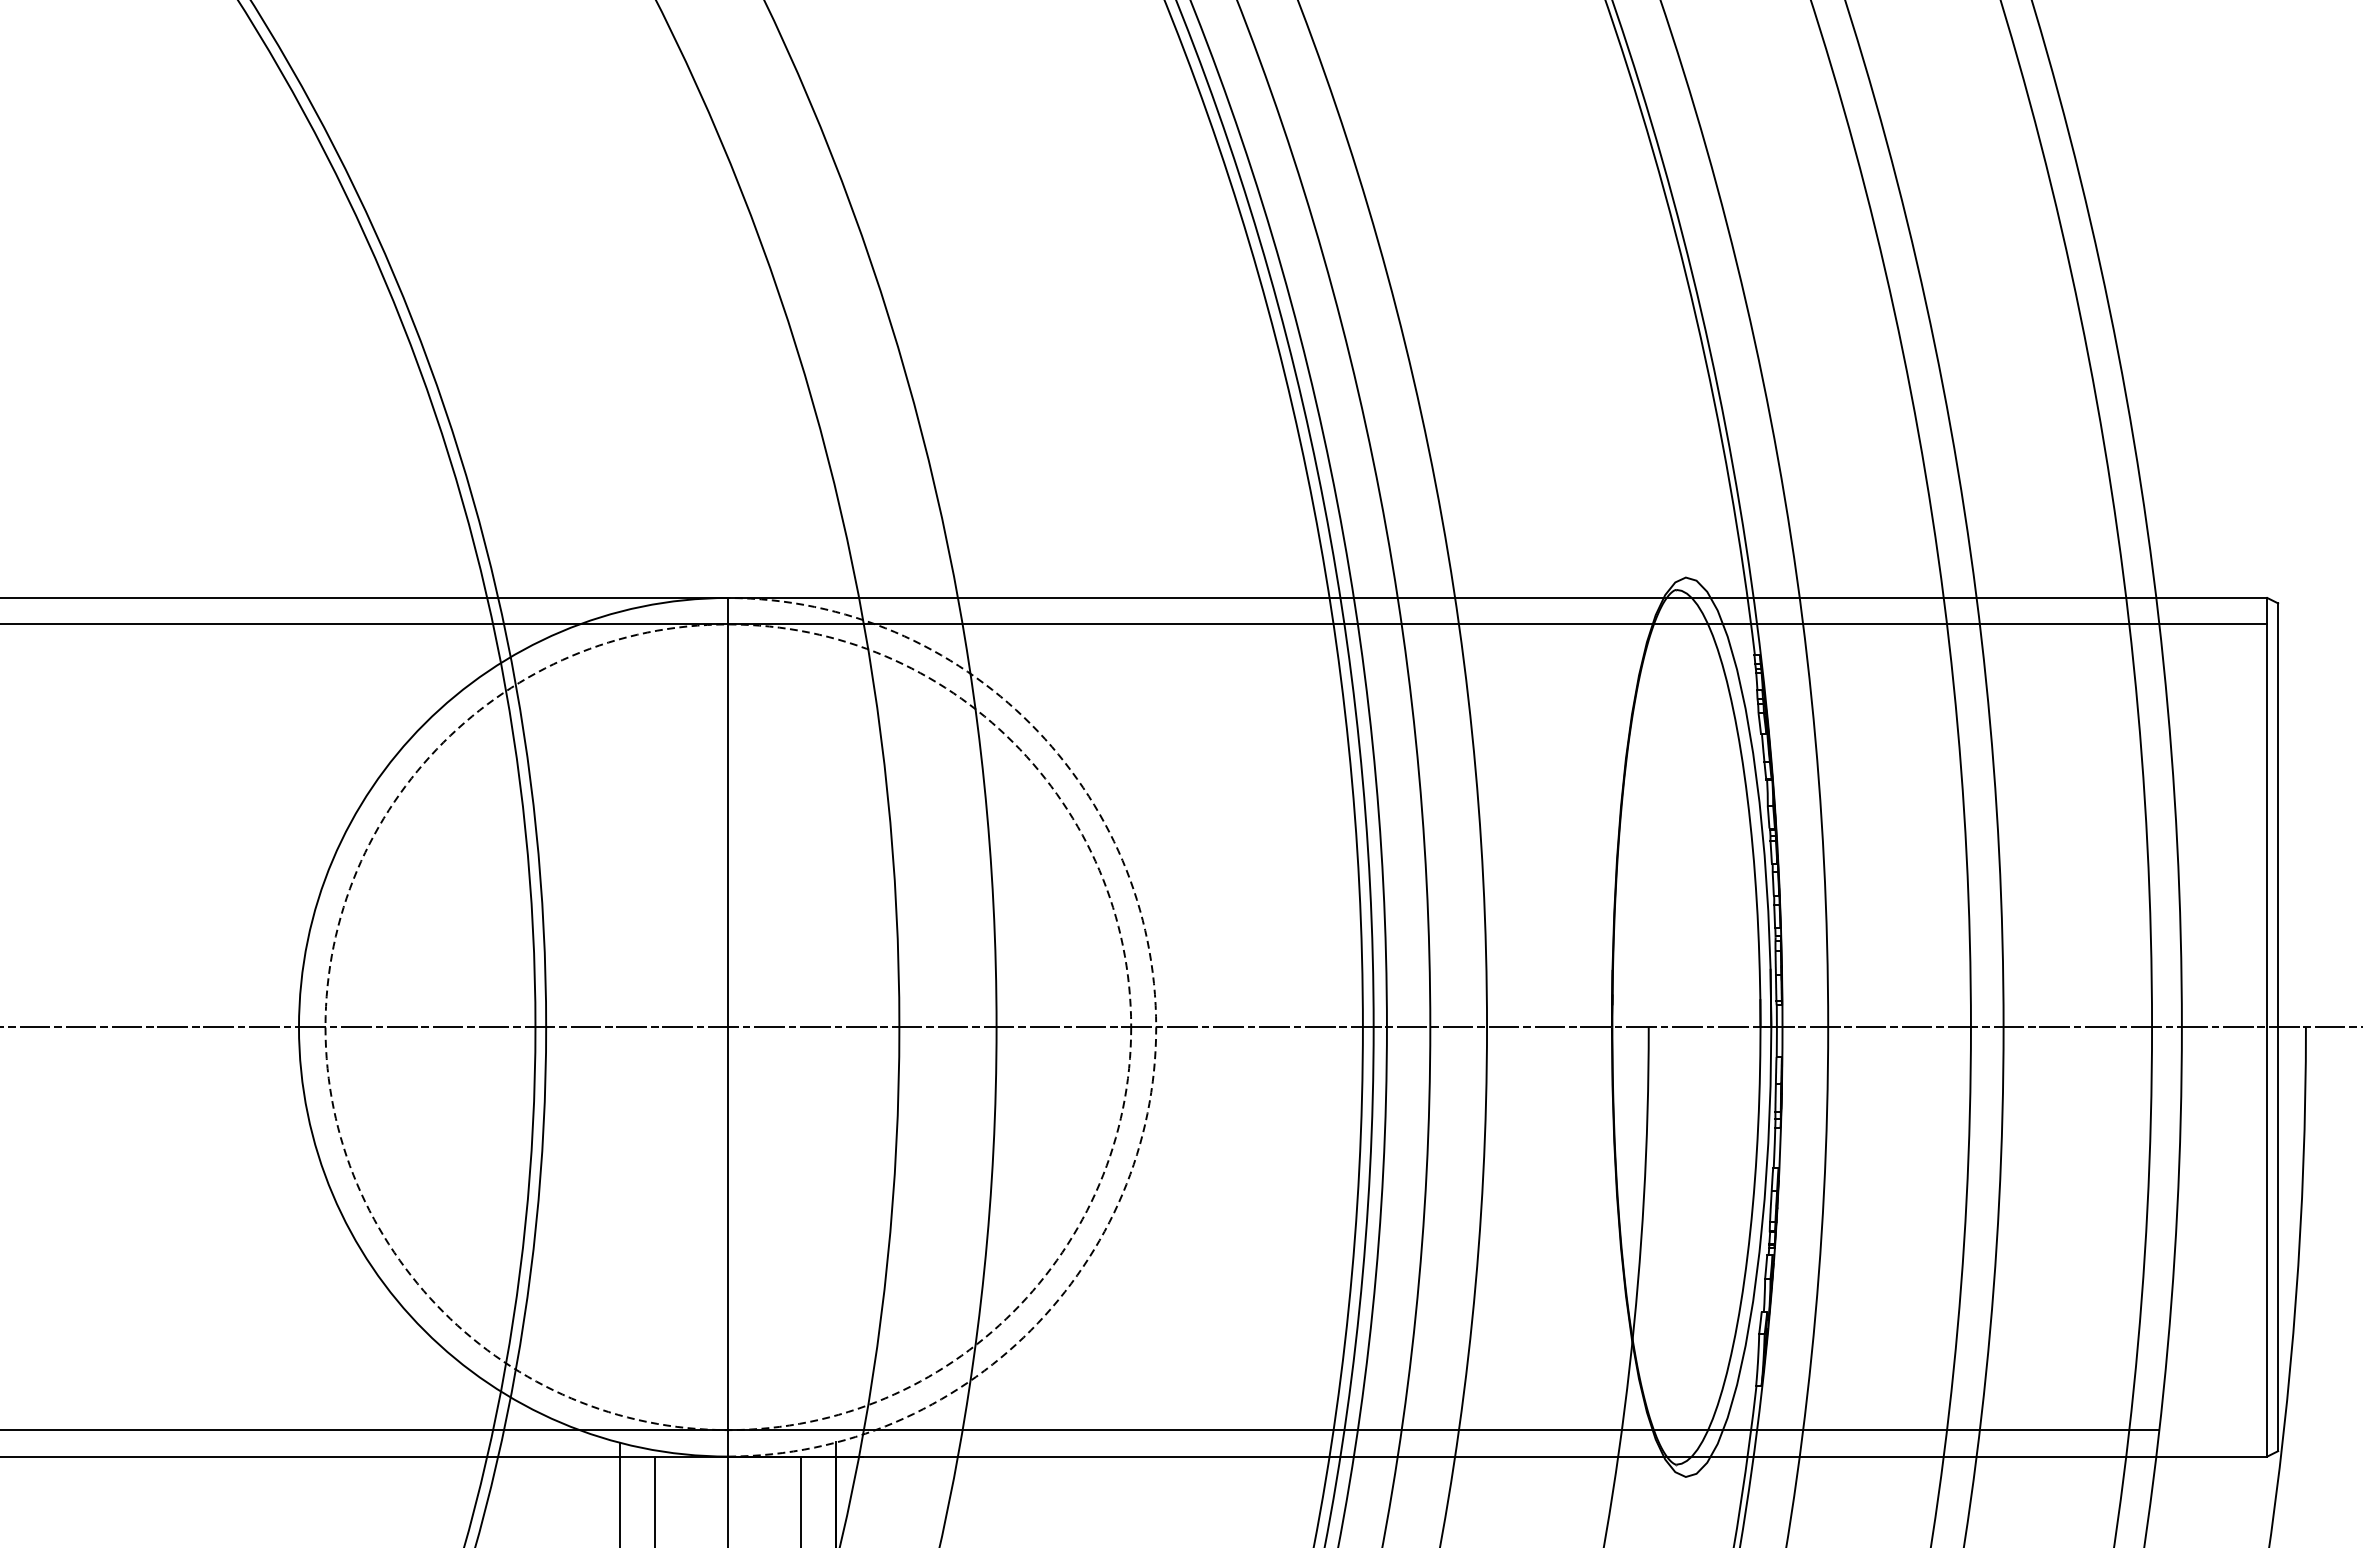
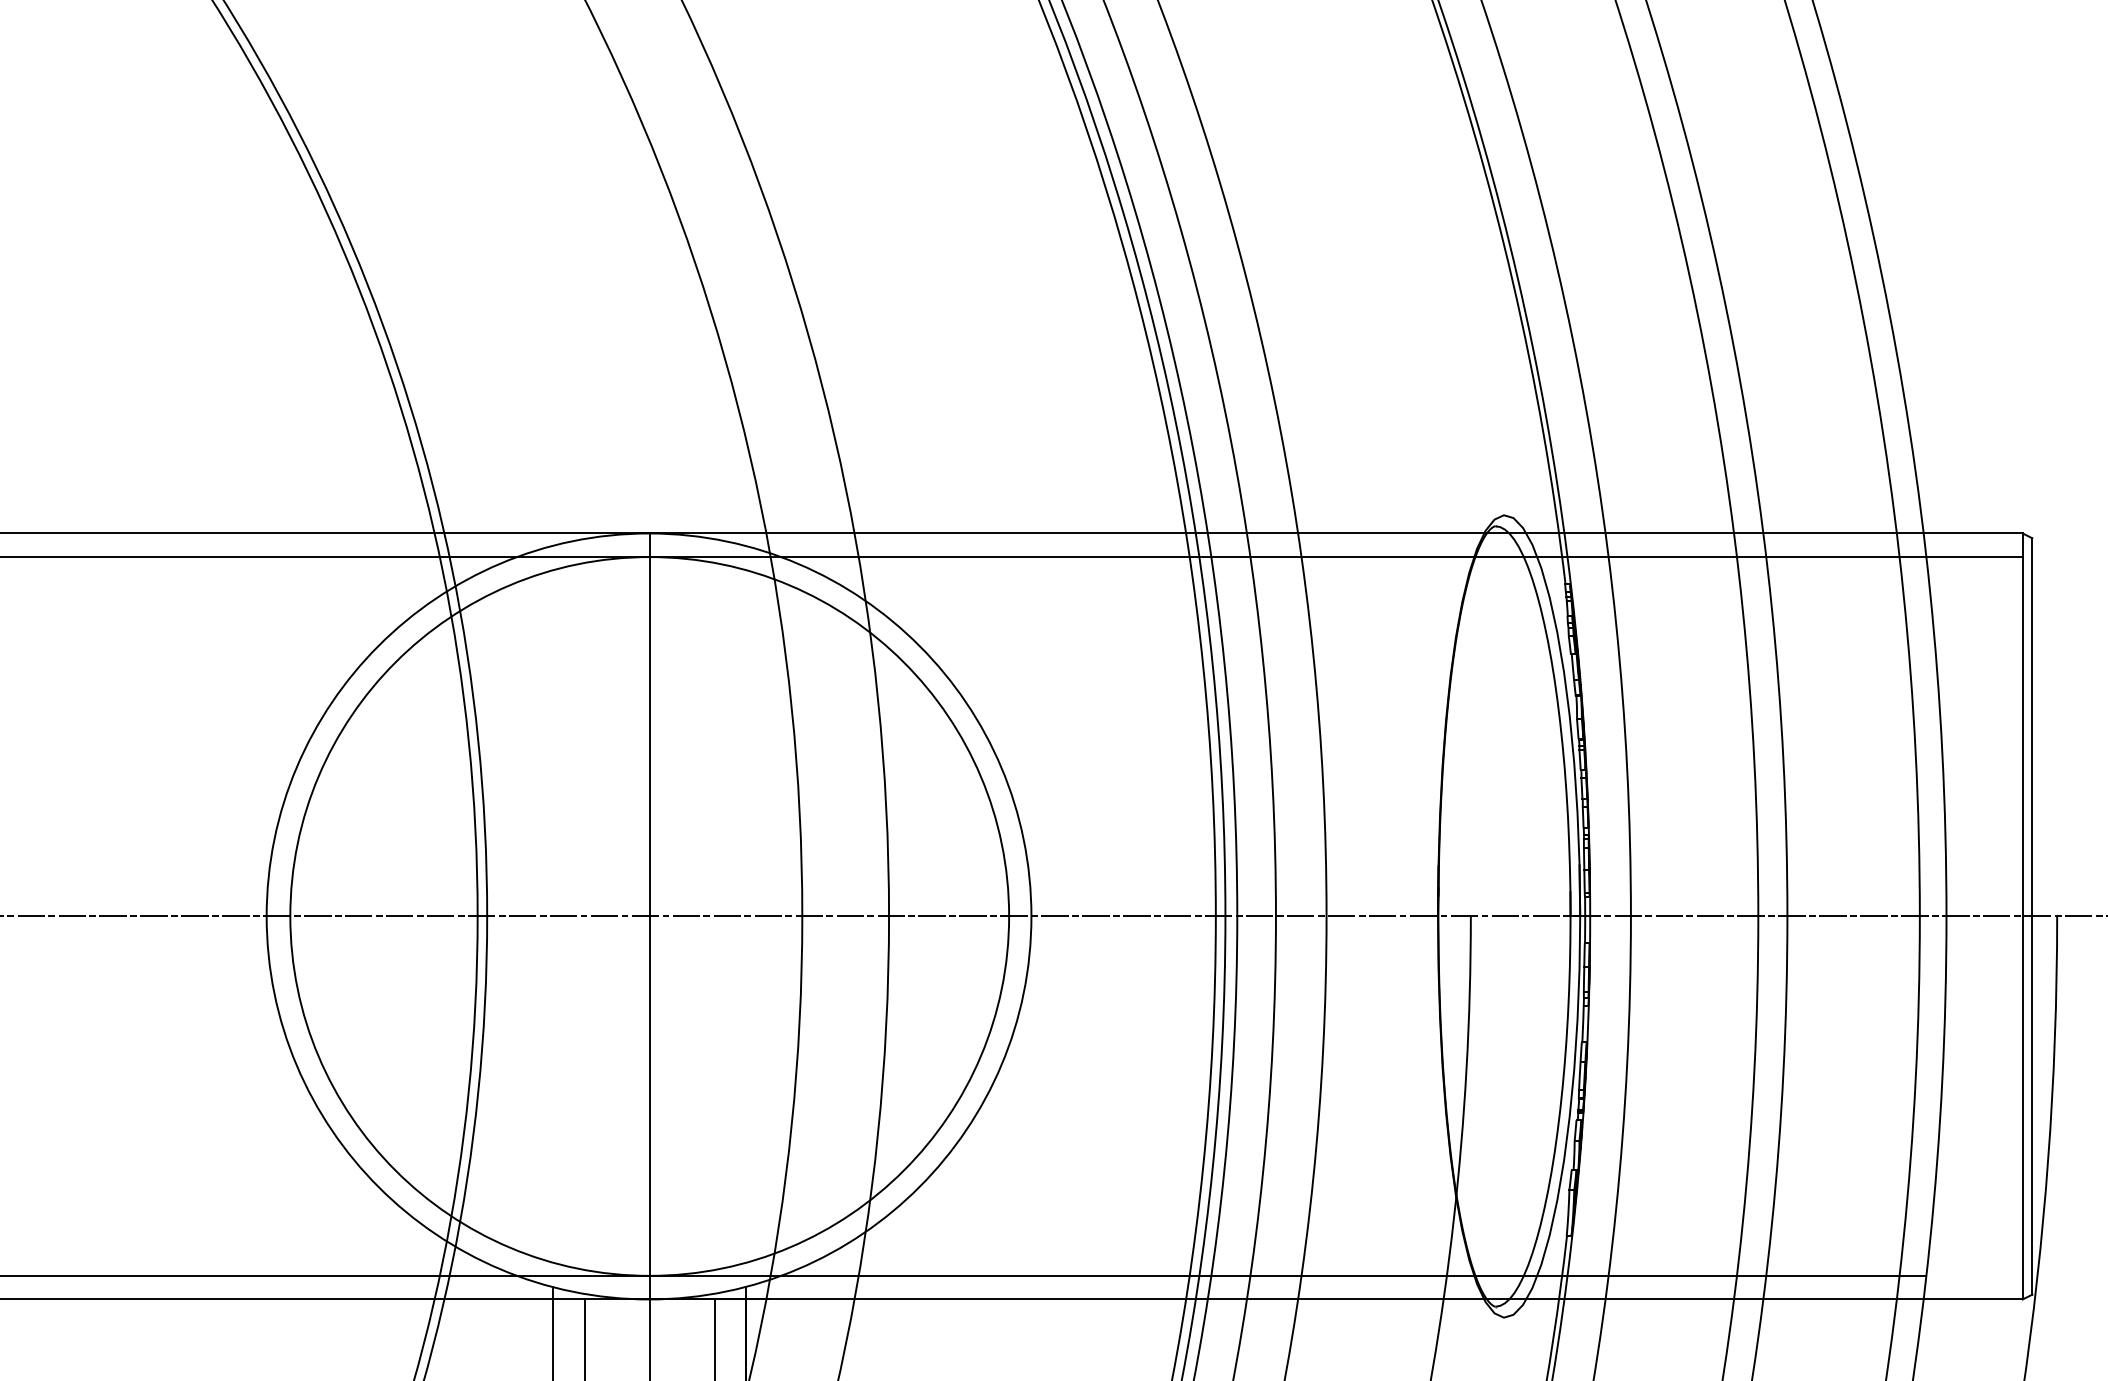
circle: (728, 1027) -> (649, 916), dashed -> solid
arc: (1156, 1027) -> (1031, 916), dashed -> solid

